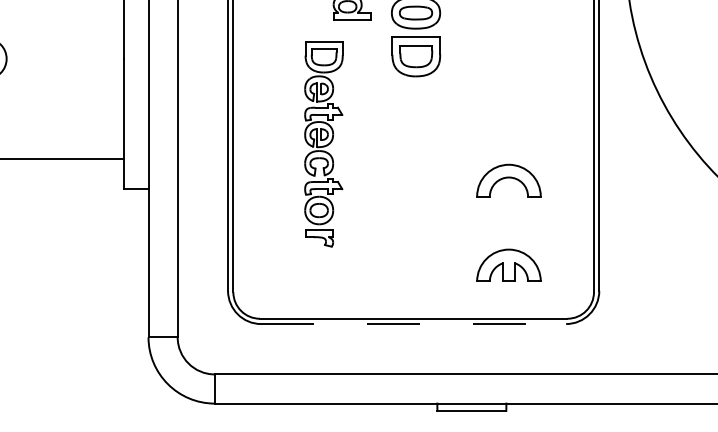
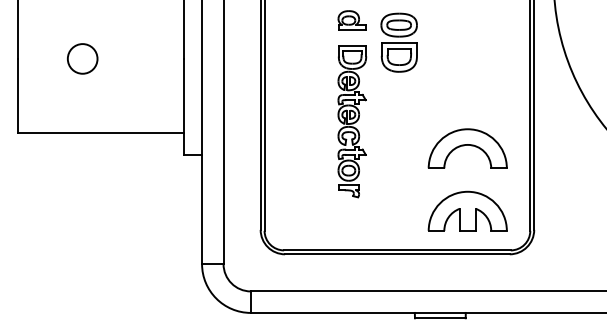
part: (324, 143) -> (352, 121), moved
part: (508, 180) -> (467, 148), size x1.67
part: (508, 264) -> (467, 210), size x1.67
line: (413, 324) -> (397, 254), dashed -> solid

